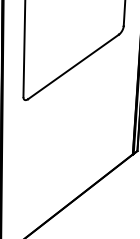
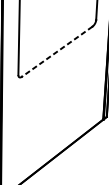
line: (73, 66) -> (57, 51), solid -> dashed

